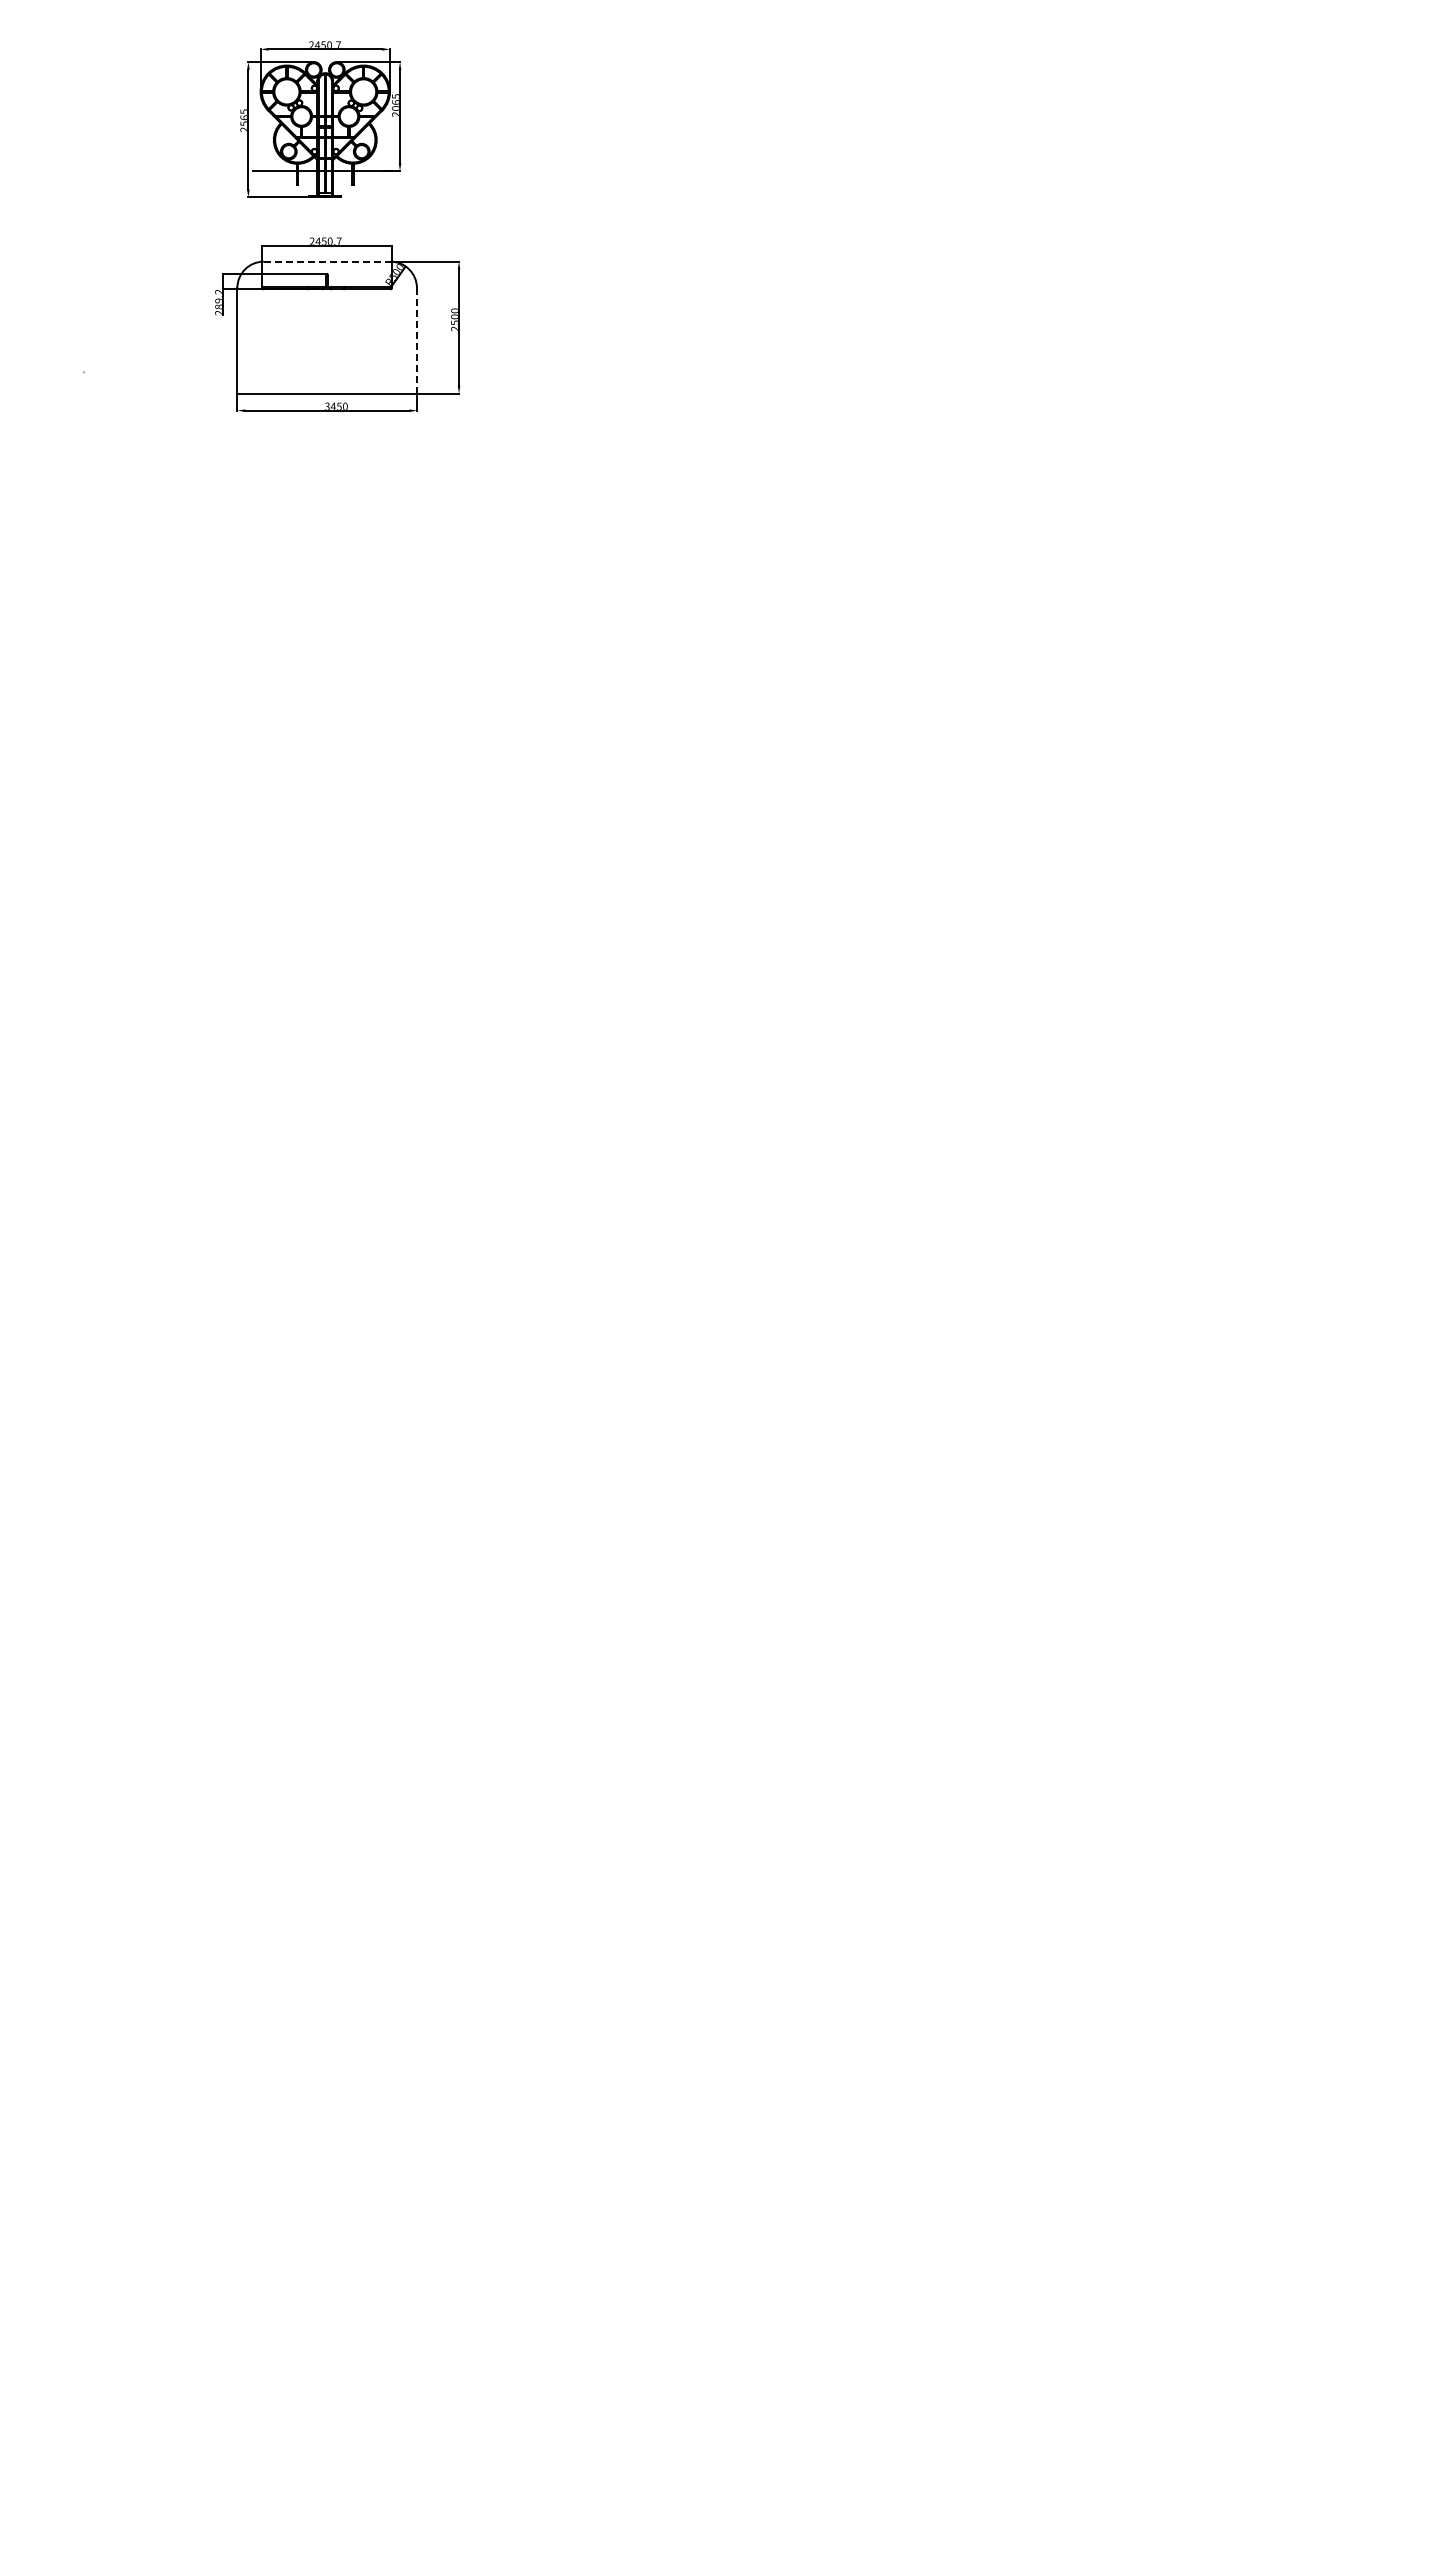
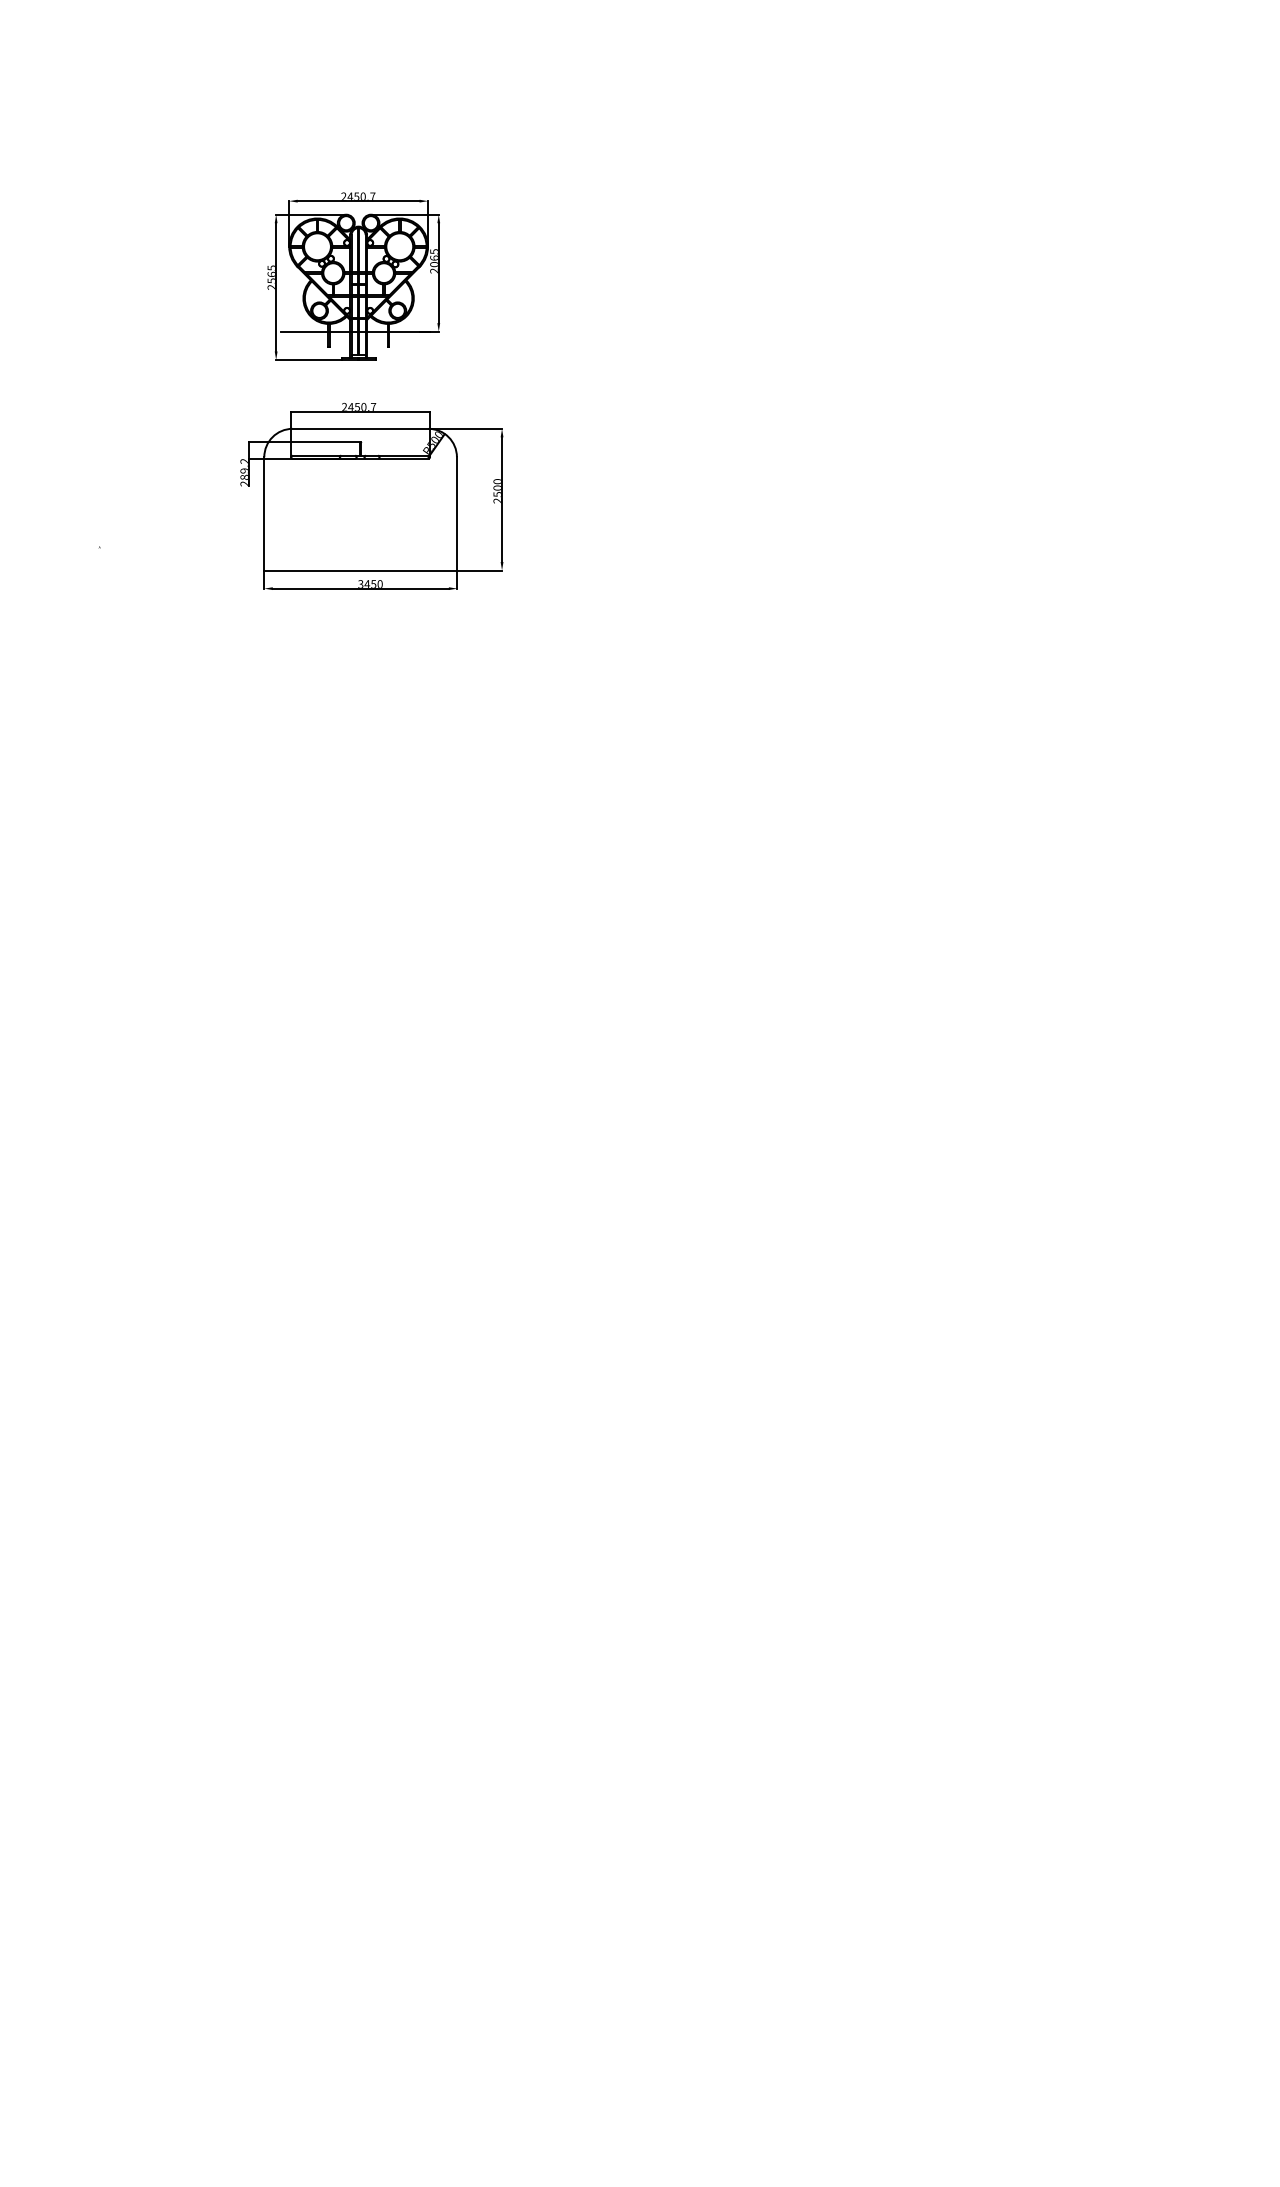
line: (327, 261) -> (360, 428), dashed -> solid
line: (416, 340) -> (456, 513), dashed -> solid

